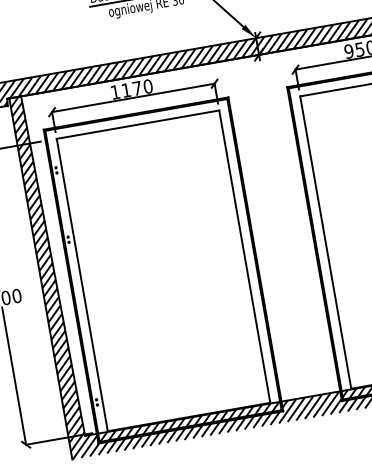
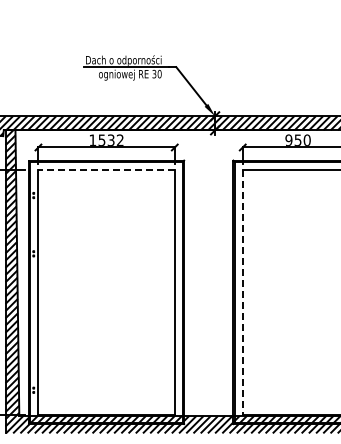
text: (136, 87) -> (110, 139), 1170 -> 1532
line: (137, 124) -> (106, 169), solid -> dashed
line: (325, 242) -> (242, 292), solid -> dashed

